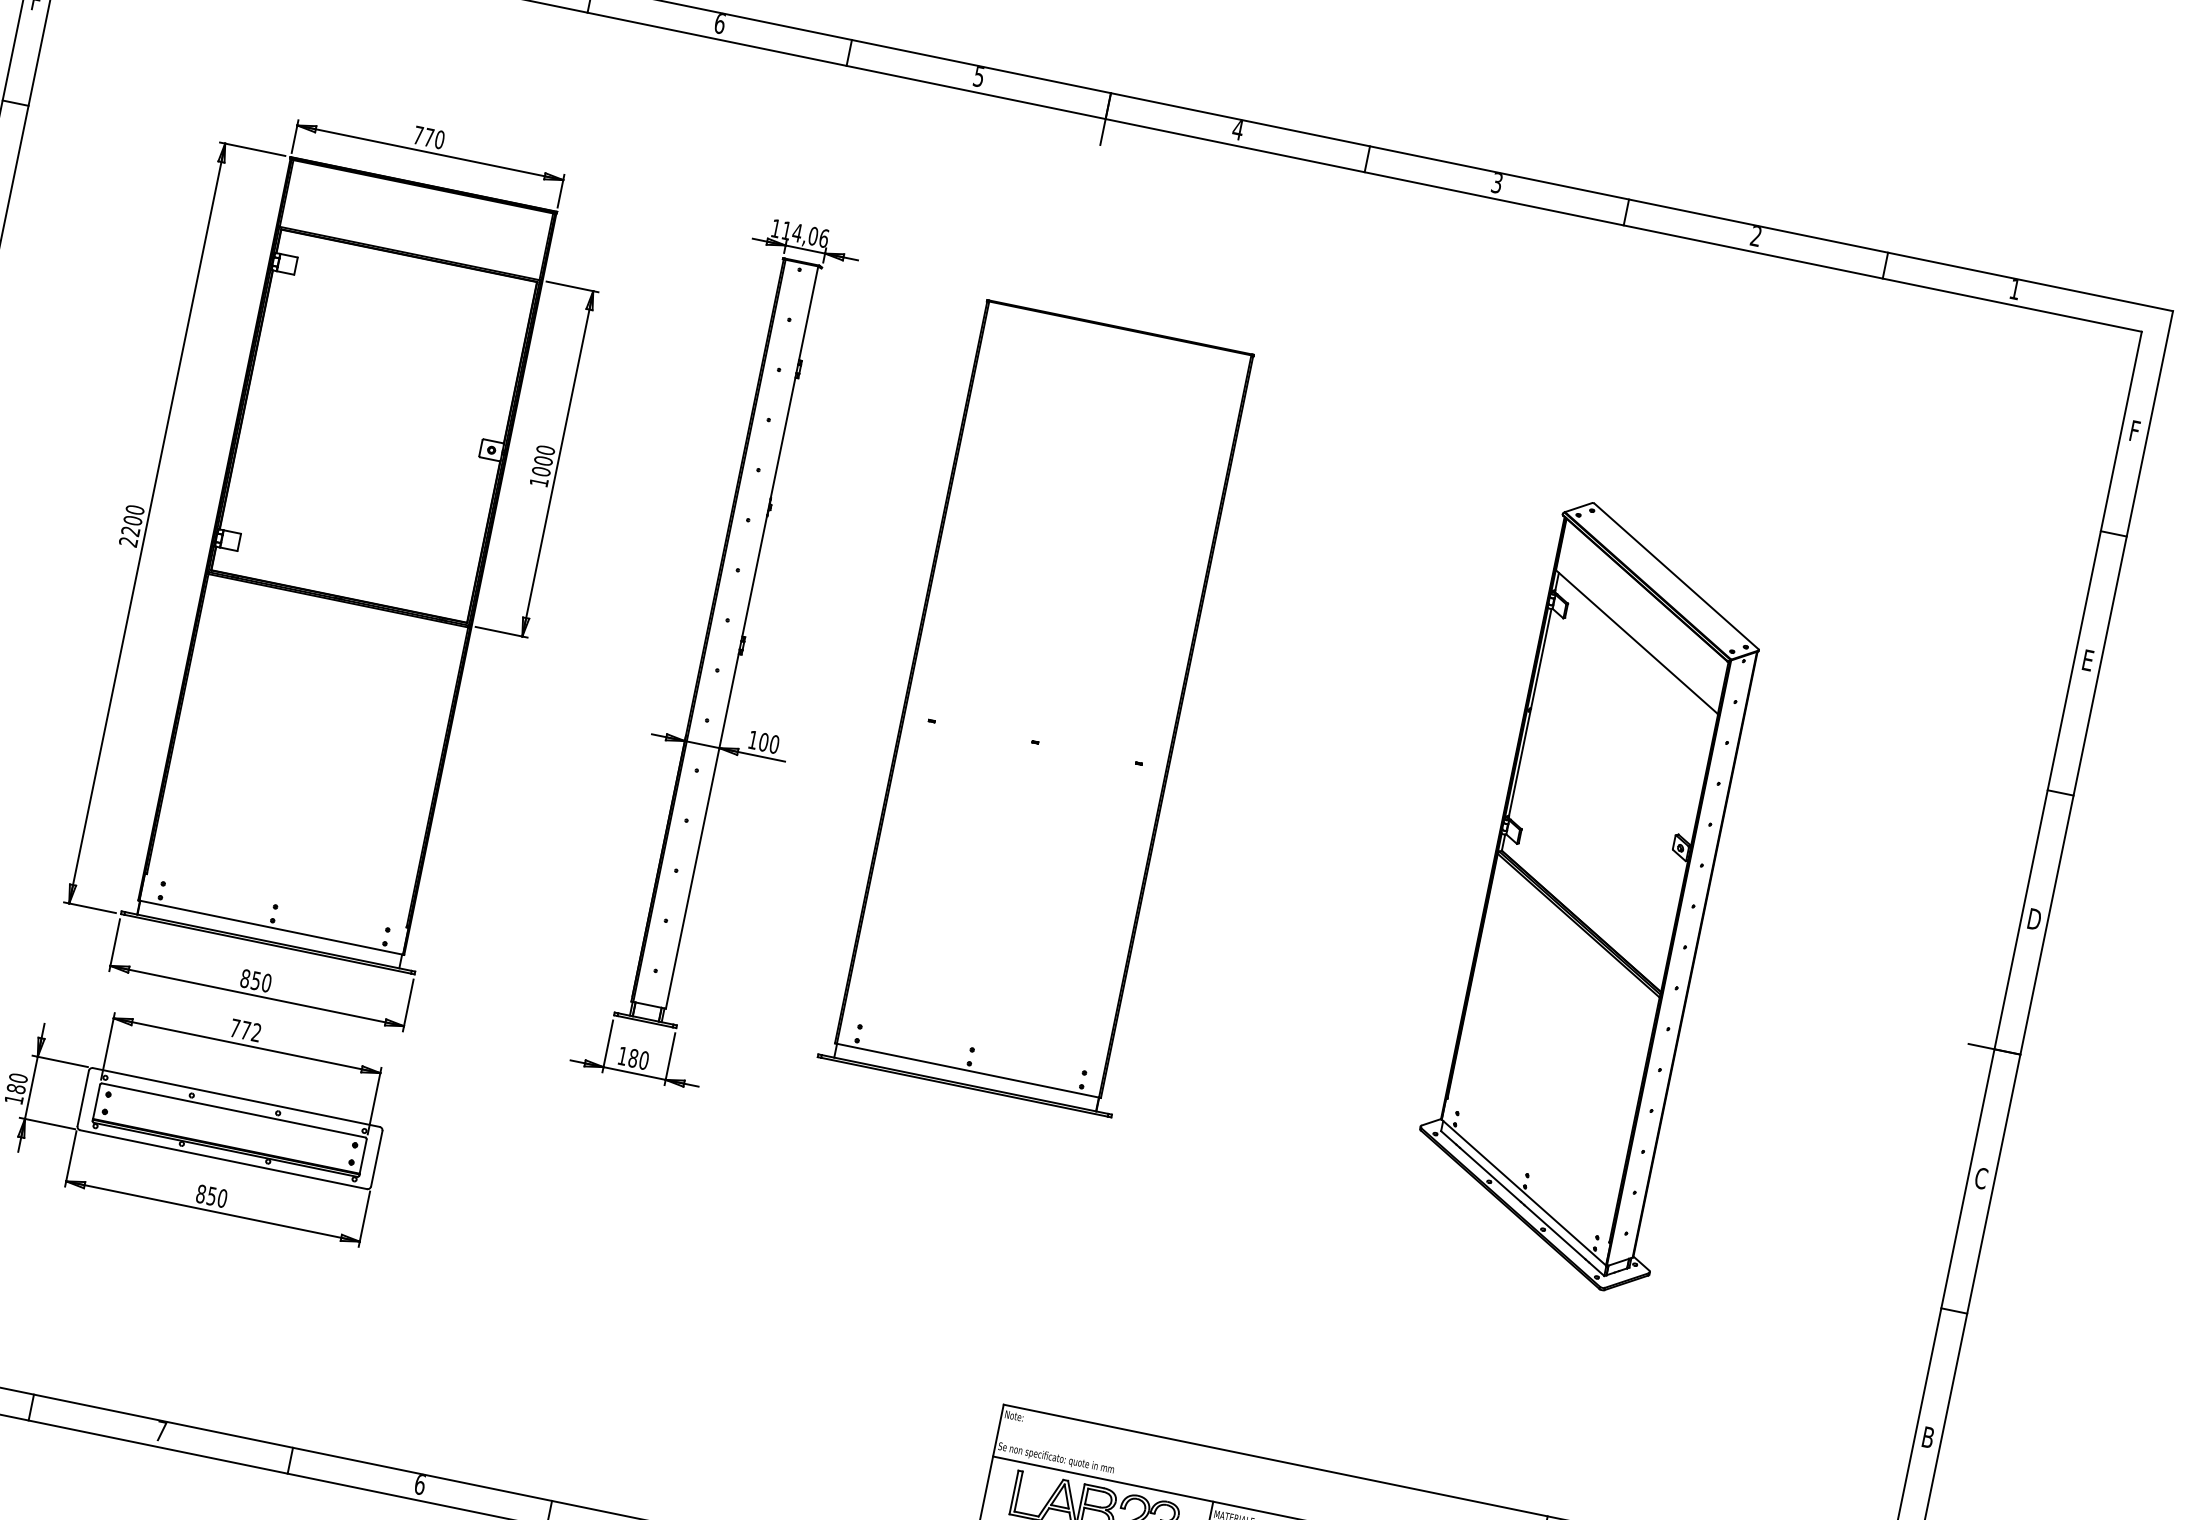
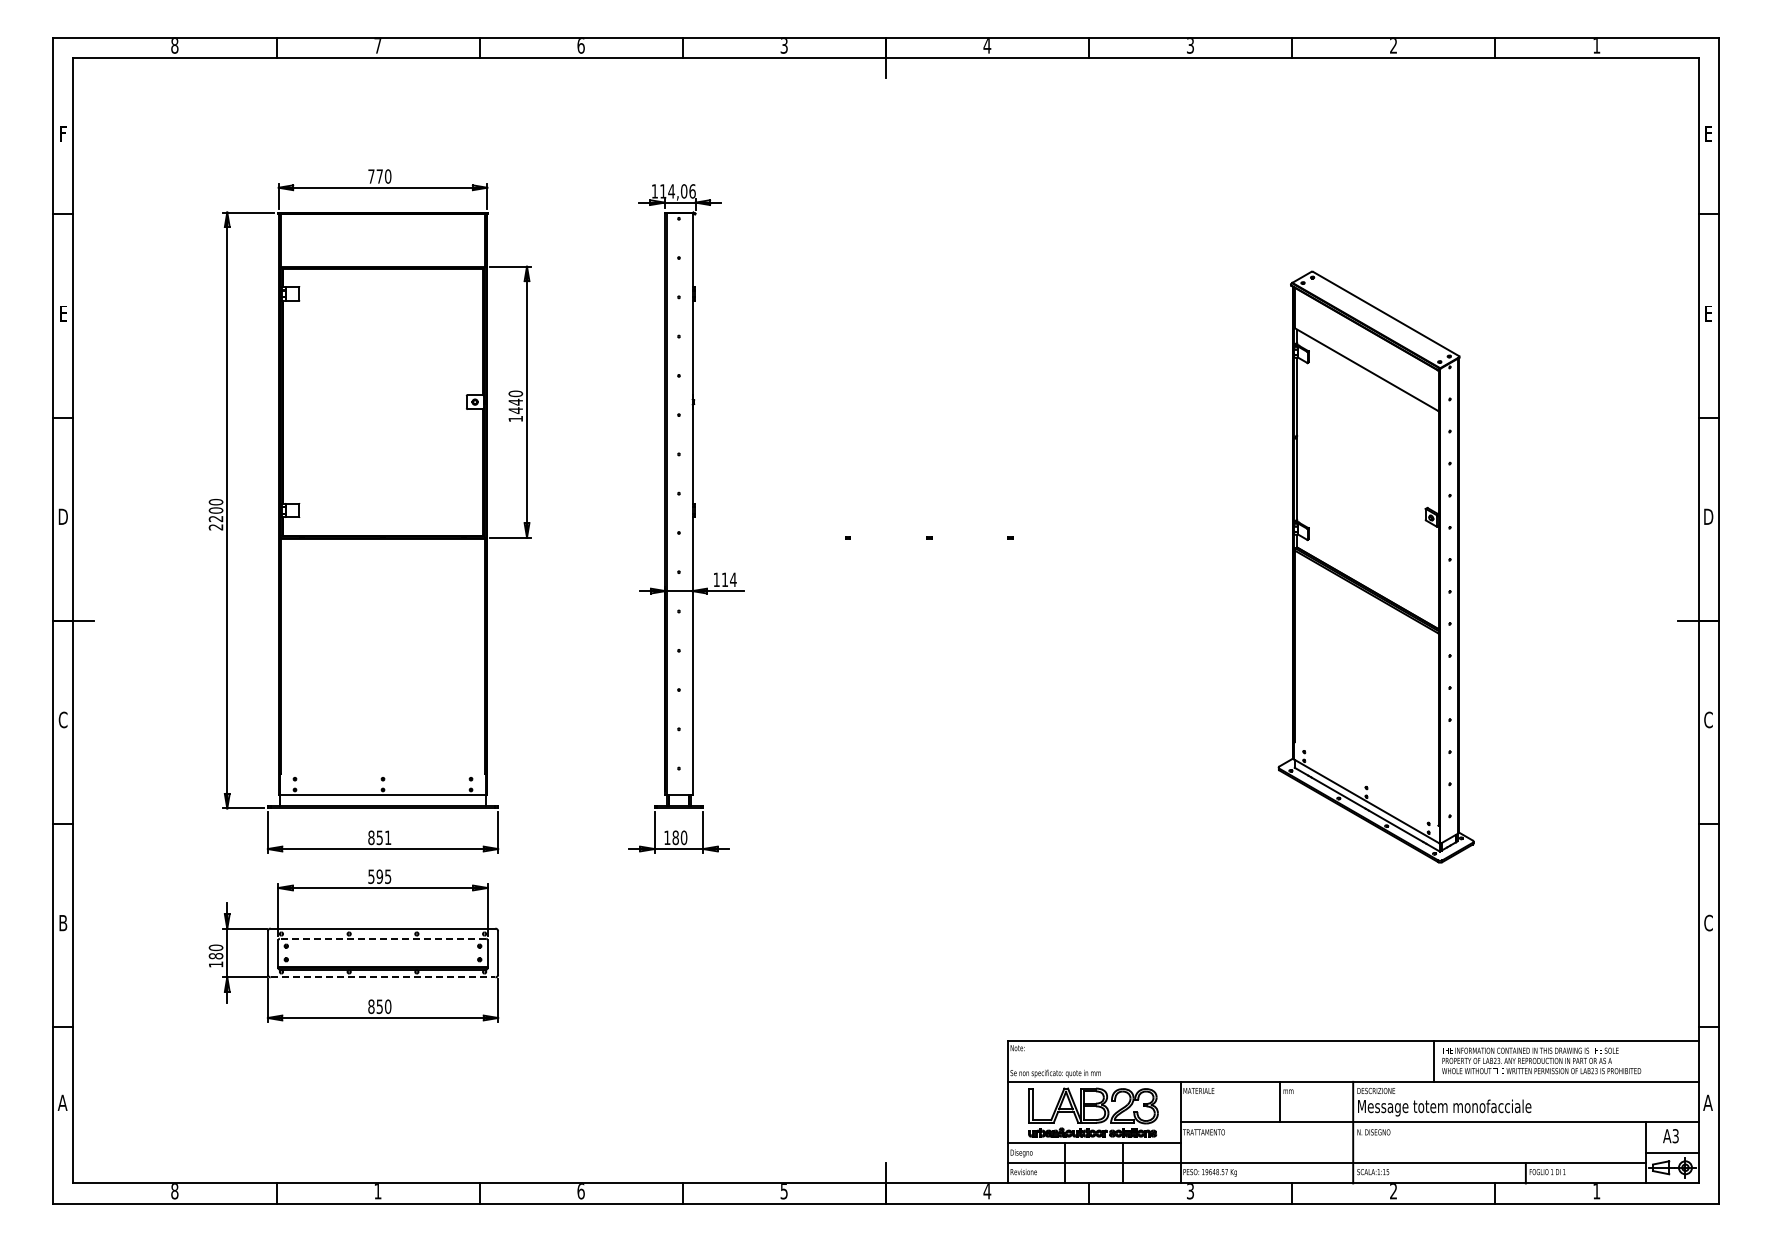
text: (979, 76) -> (784, 45), 5 -> 3
text: (2134, 430) -> (1708, 133), F -> E
text: (541, 466) -> (515, 406), 1000 -> 1440
part: (1042, 707) -> (929, 510), removed
text: (768, 742) -> (728, 579), 100 -> 114
text: (267, 982) -> (388, 837), 850 -> 851
text: (245, 1030) -> (379, 876), 772 -> 595
line: (233, 1109) -> (382, 938), solid -> dashed
line: (224, 1159) -> (383, 977), solid -> dashed
text: (160, 1431) -> (377, 1191), 7 -> 1
text: (1928, 1436) -> (1708, 922), B -> C

